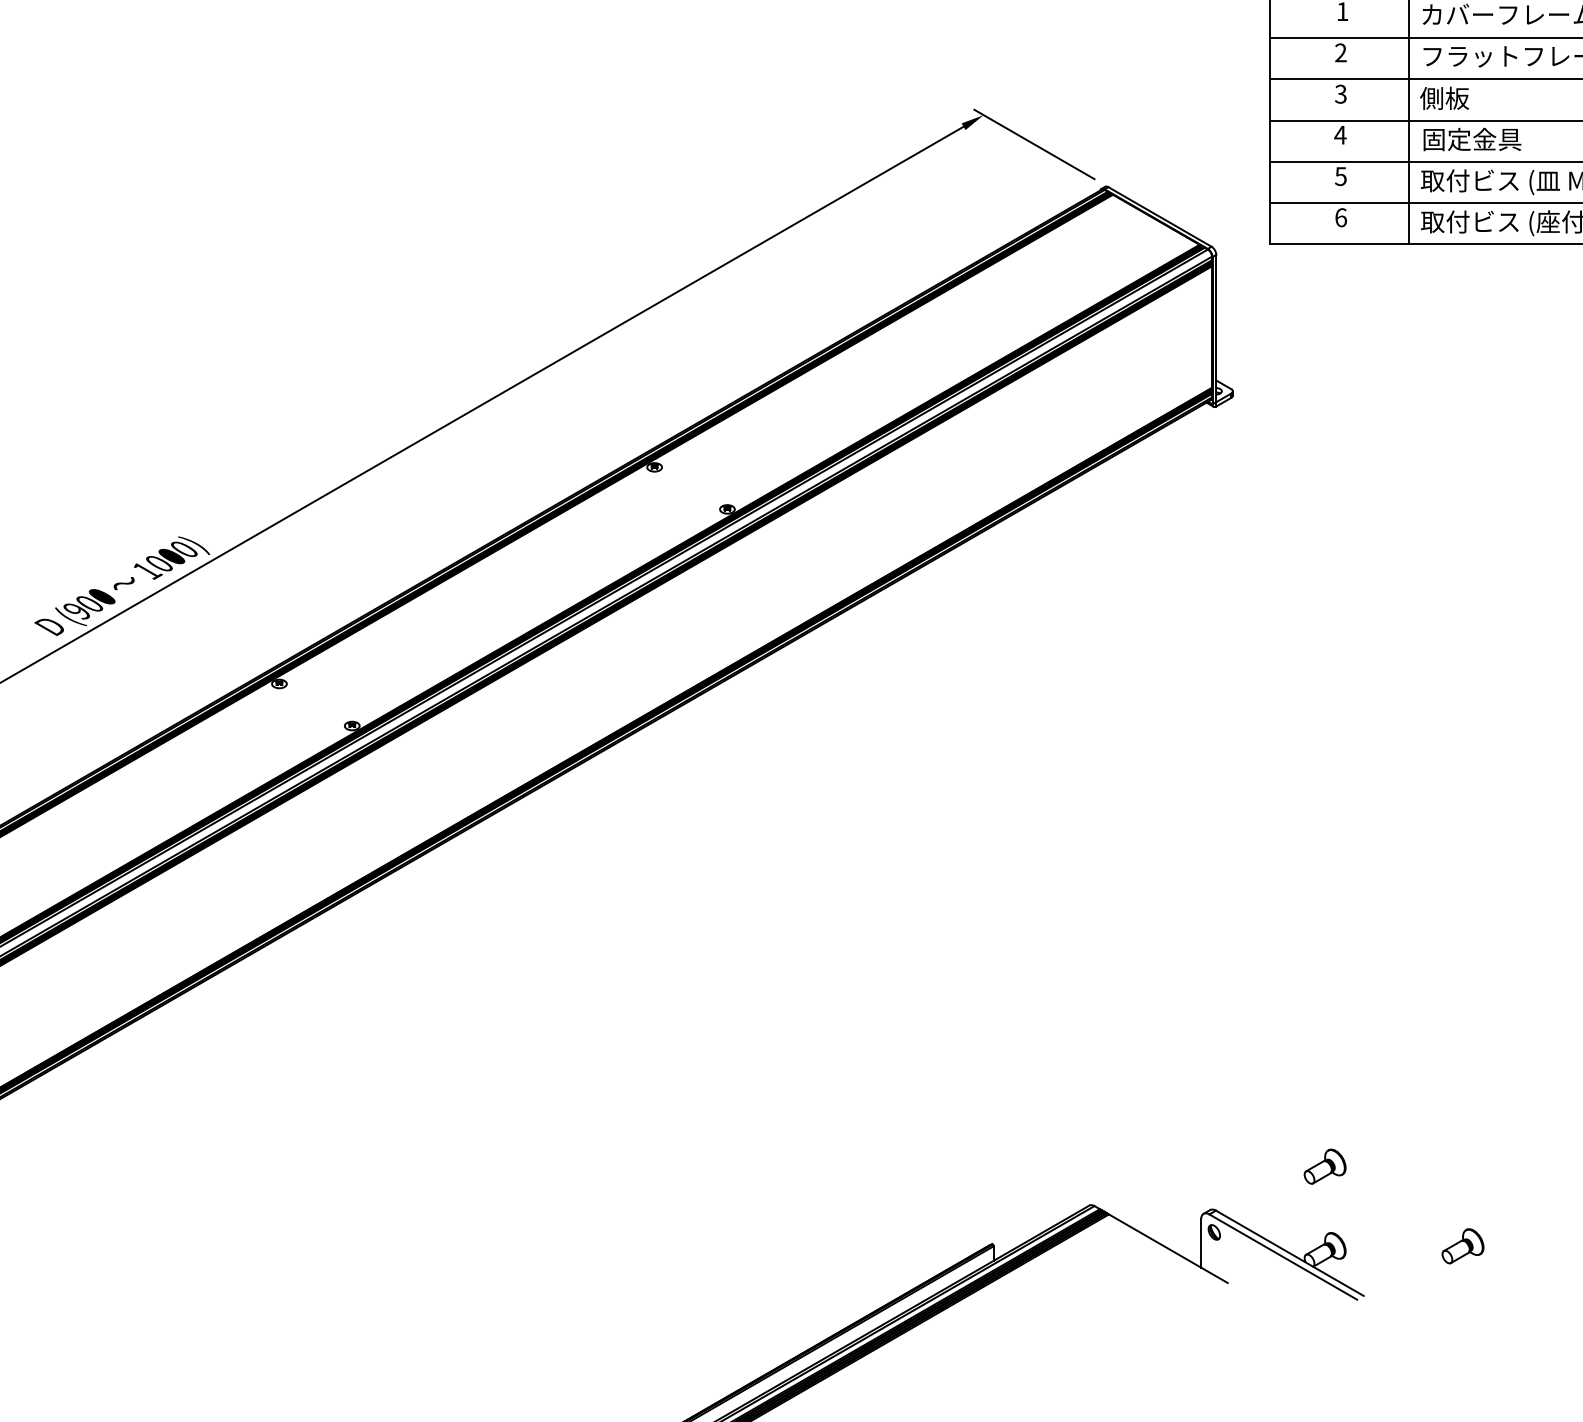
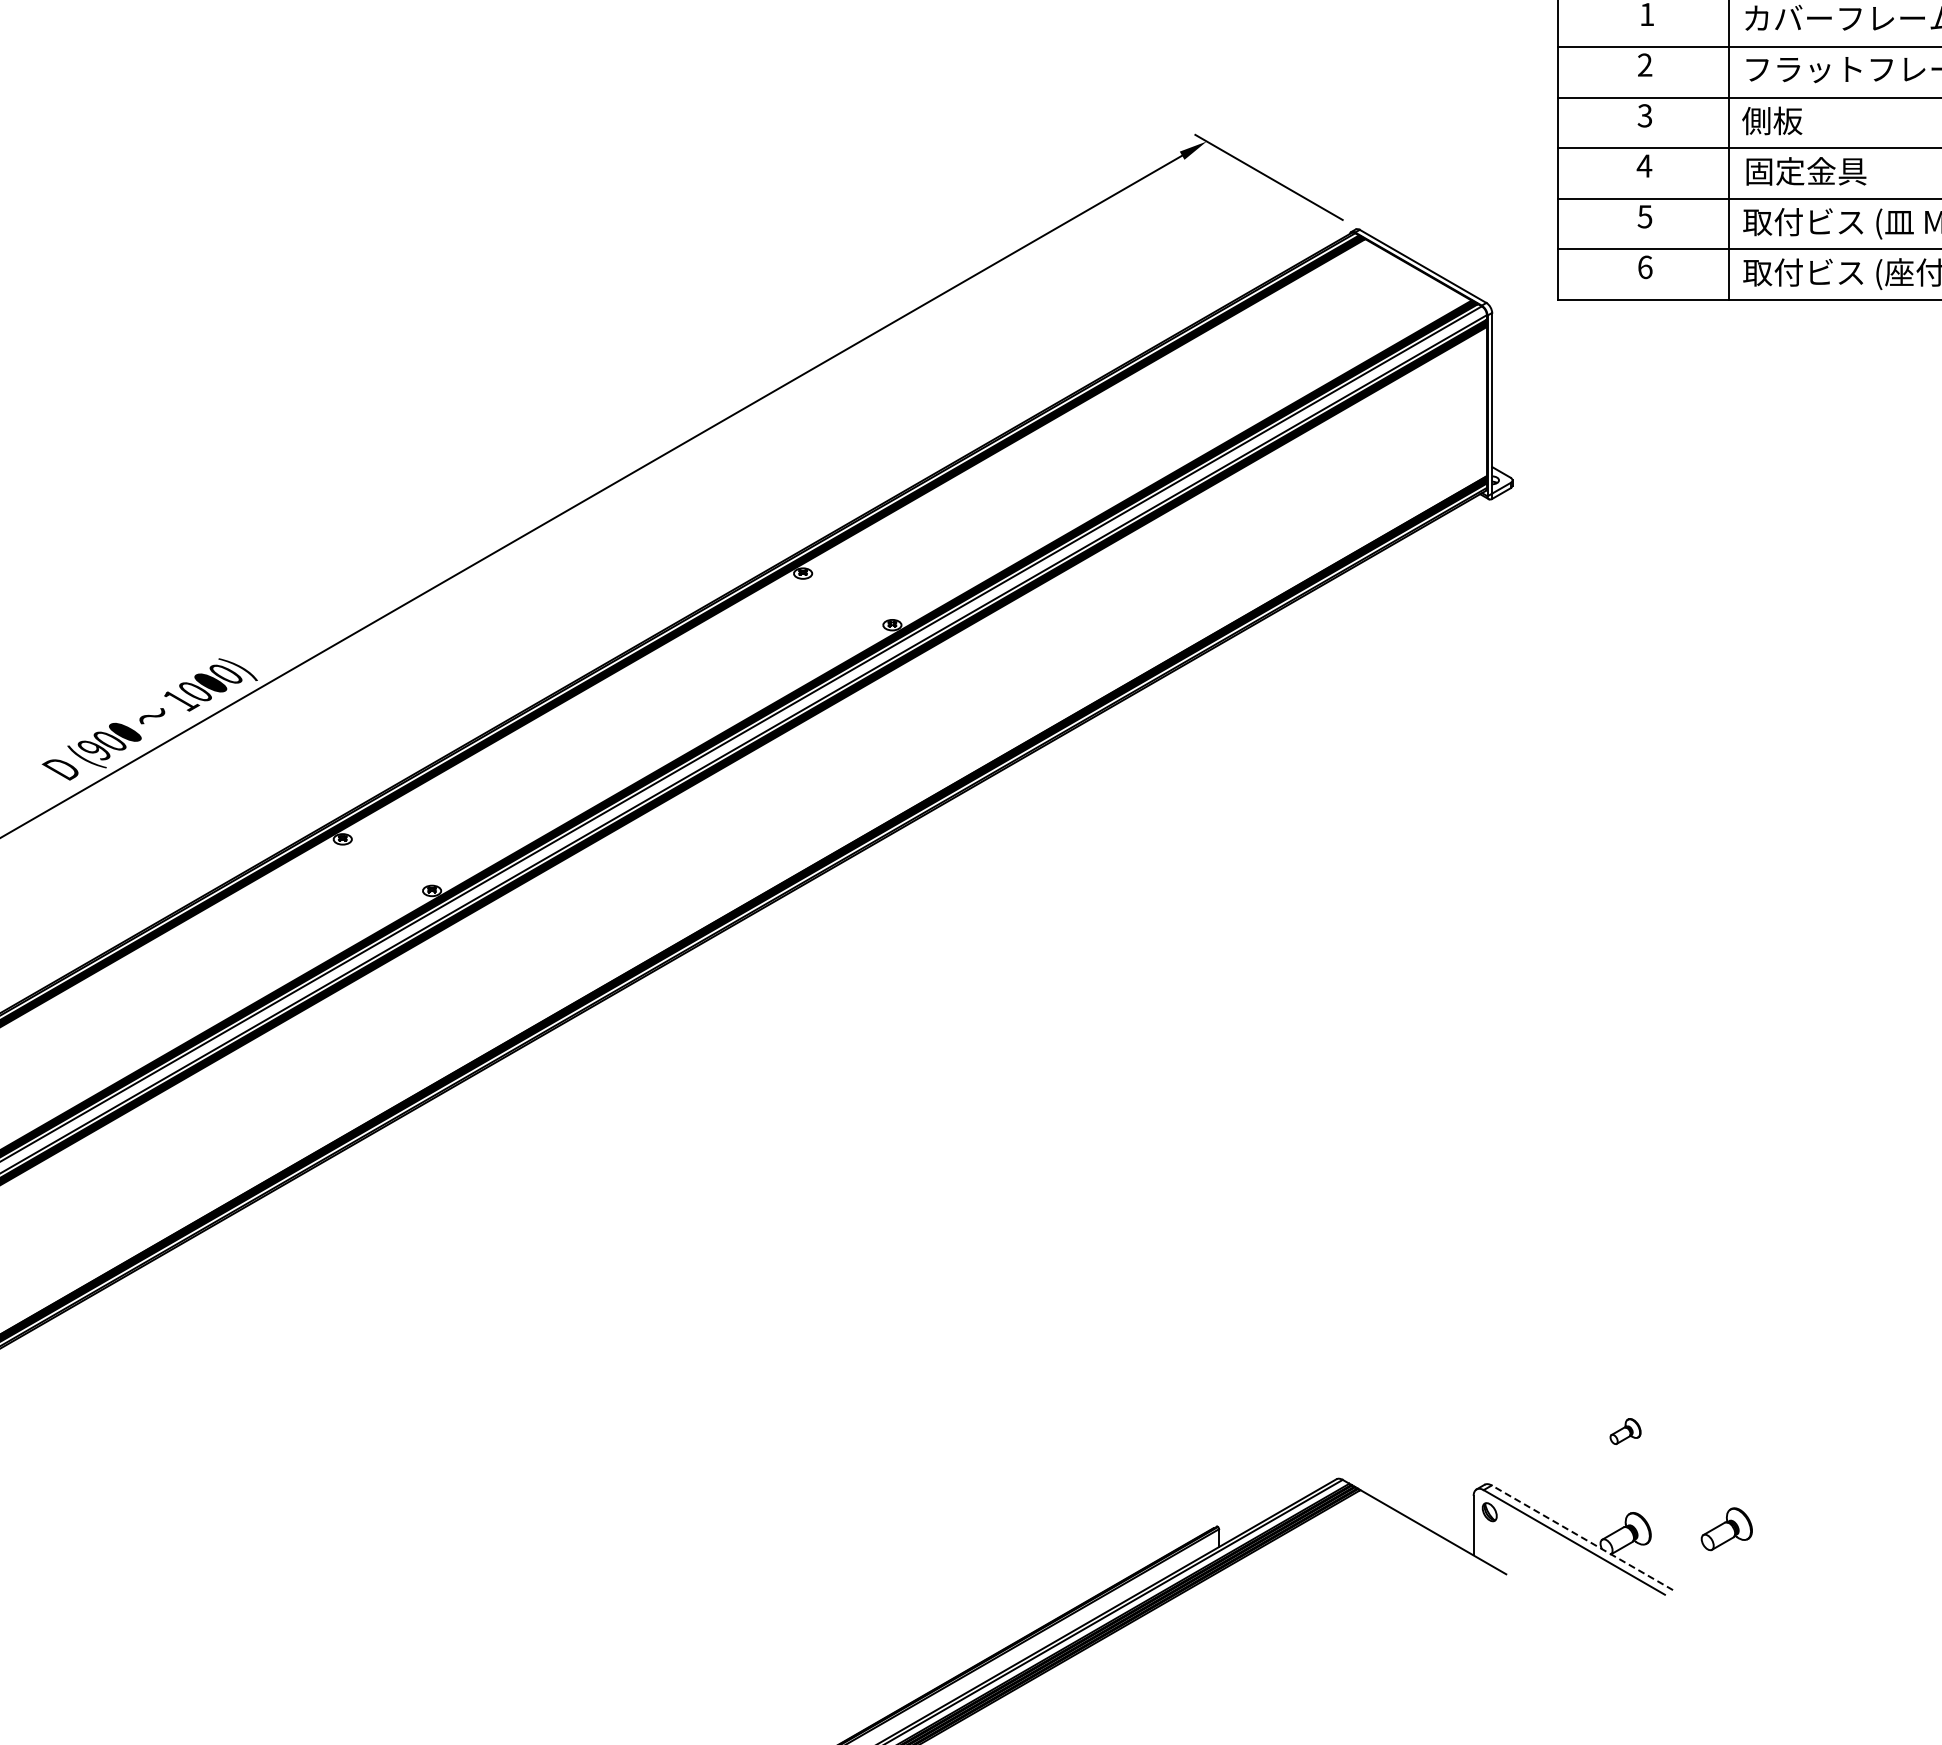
part: (1324, 1166) -> (1625, 1431), size x0.6
part: (1462, 1246) -> (1726, 1529), moved
line: (1289, 1253) -> (1582, 1537), solid -> dashed

